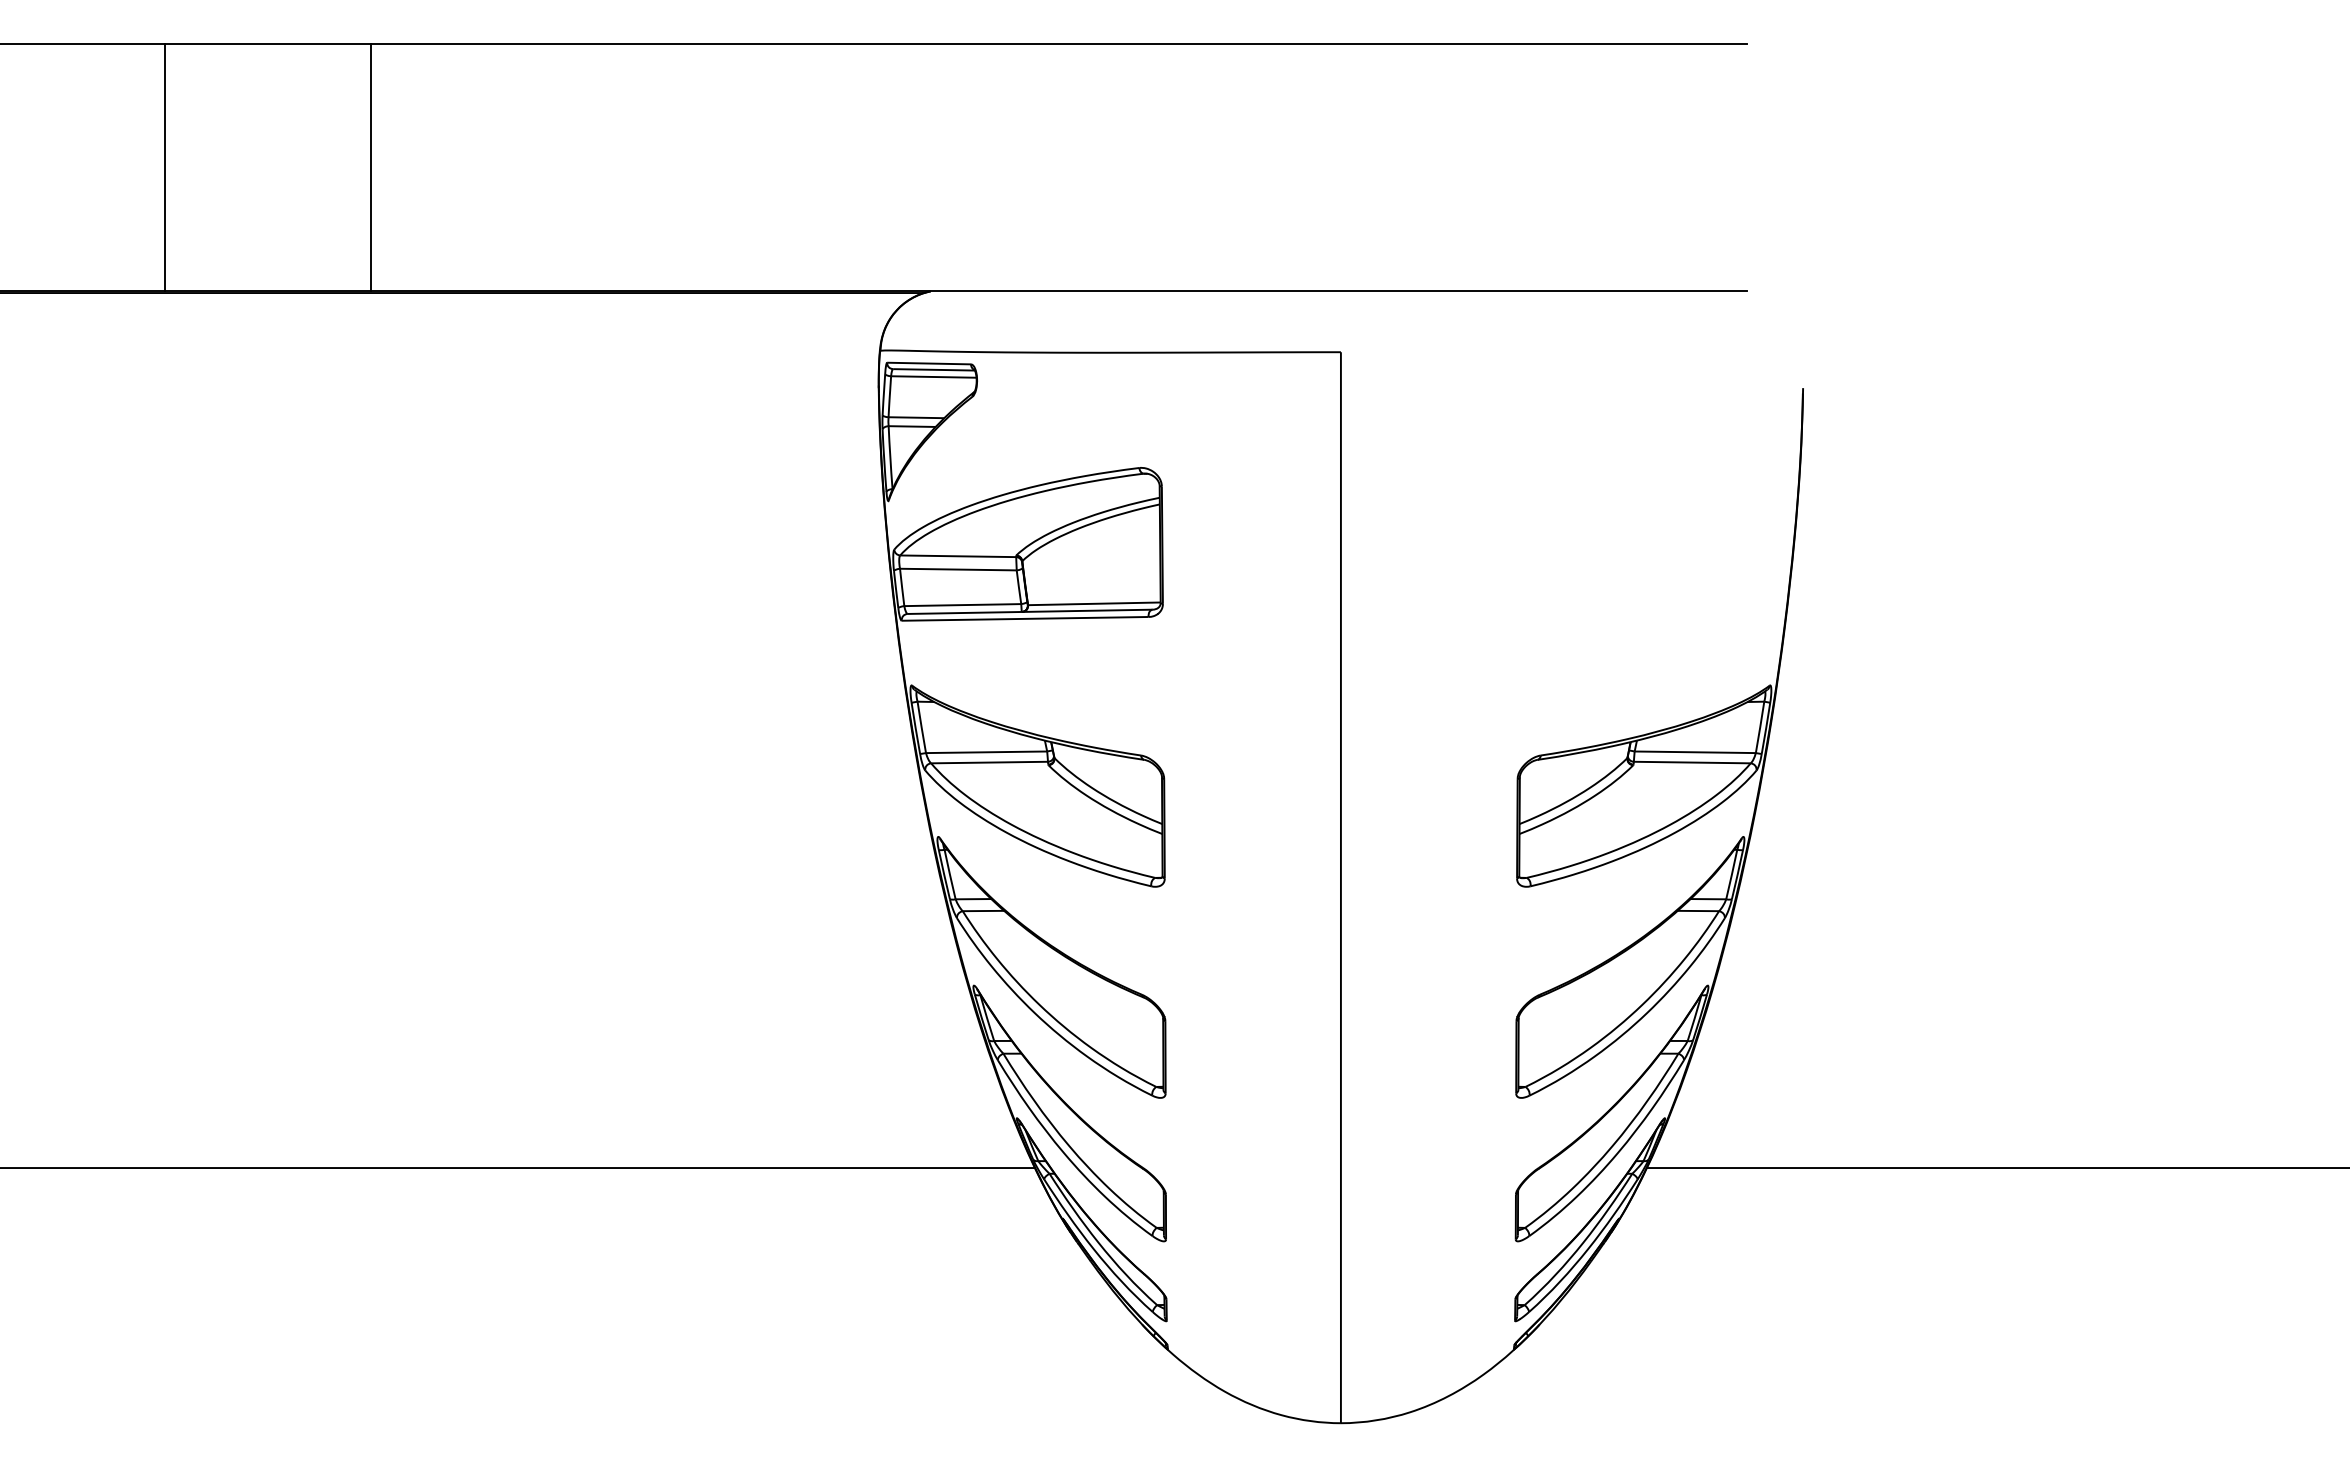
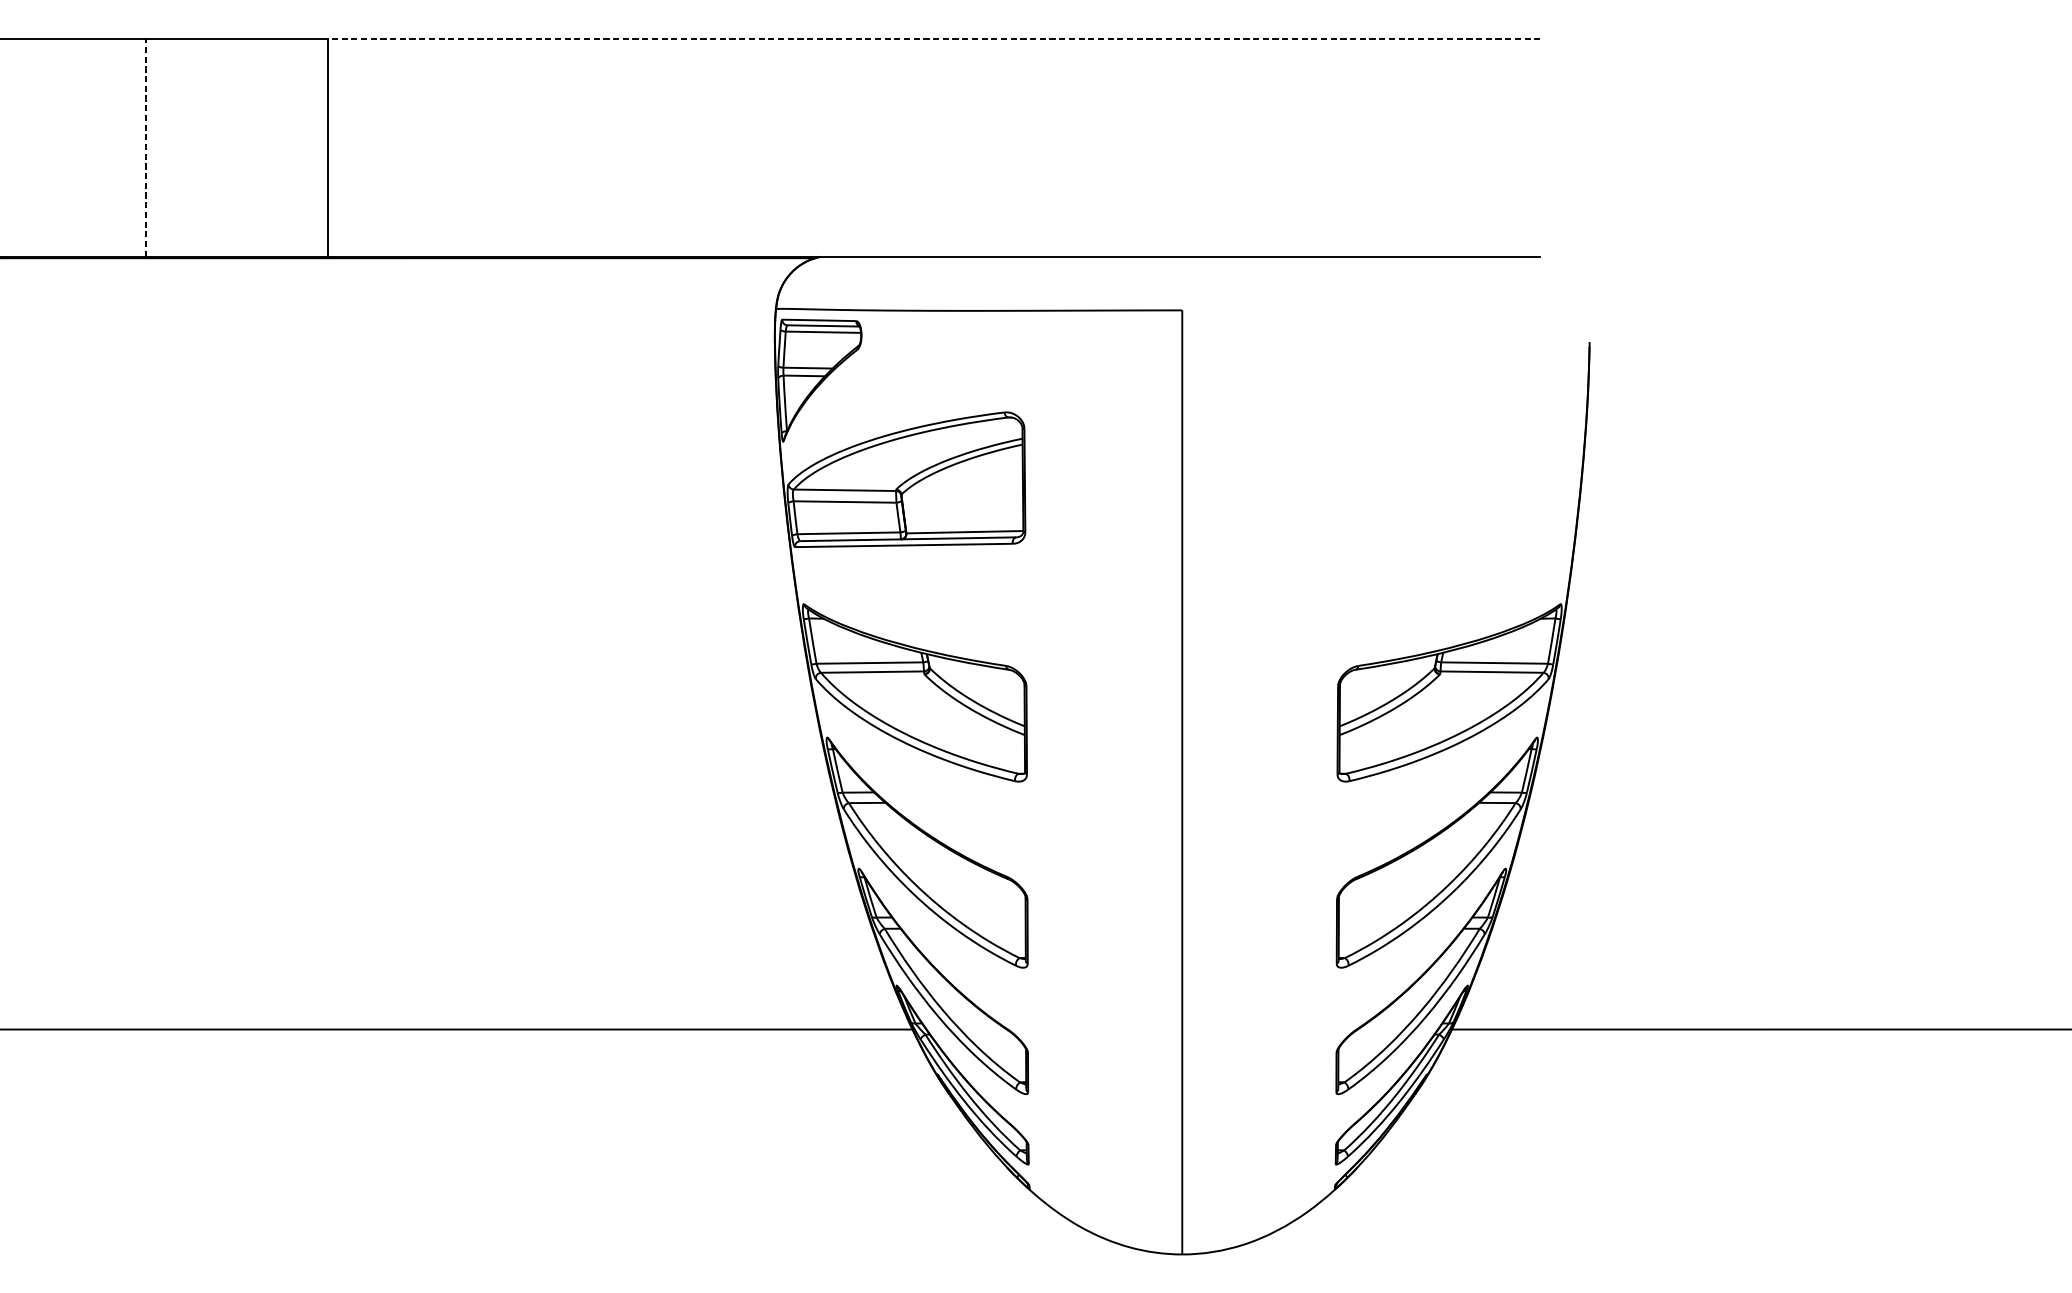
line: (1059, 43) -> (934, 38), solid -> dashed
line: (164, 167) -> (145, 147), solid -> dashed

